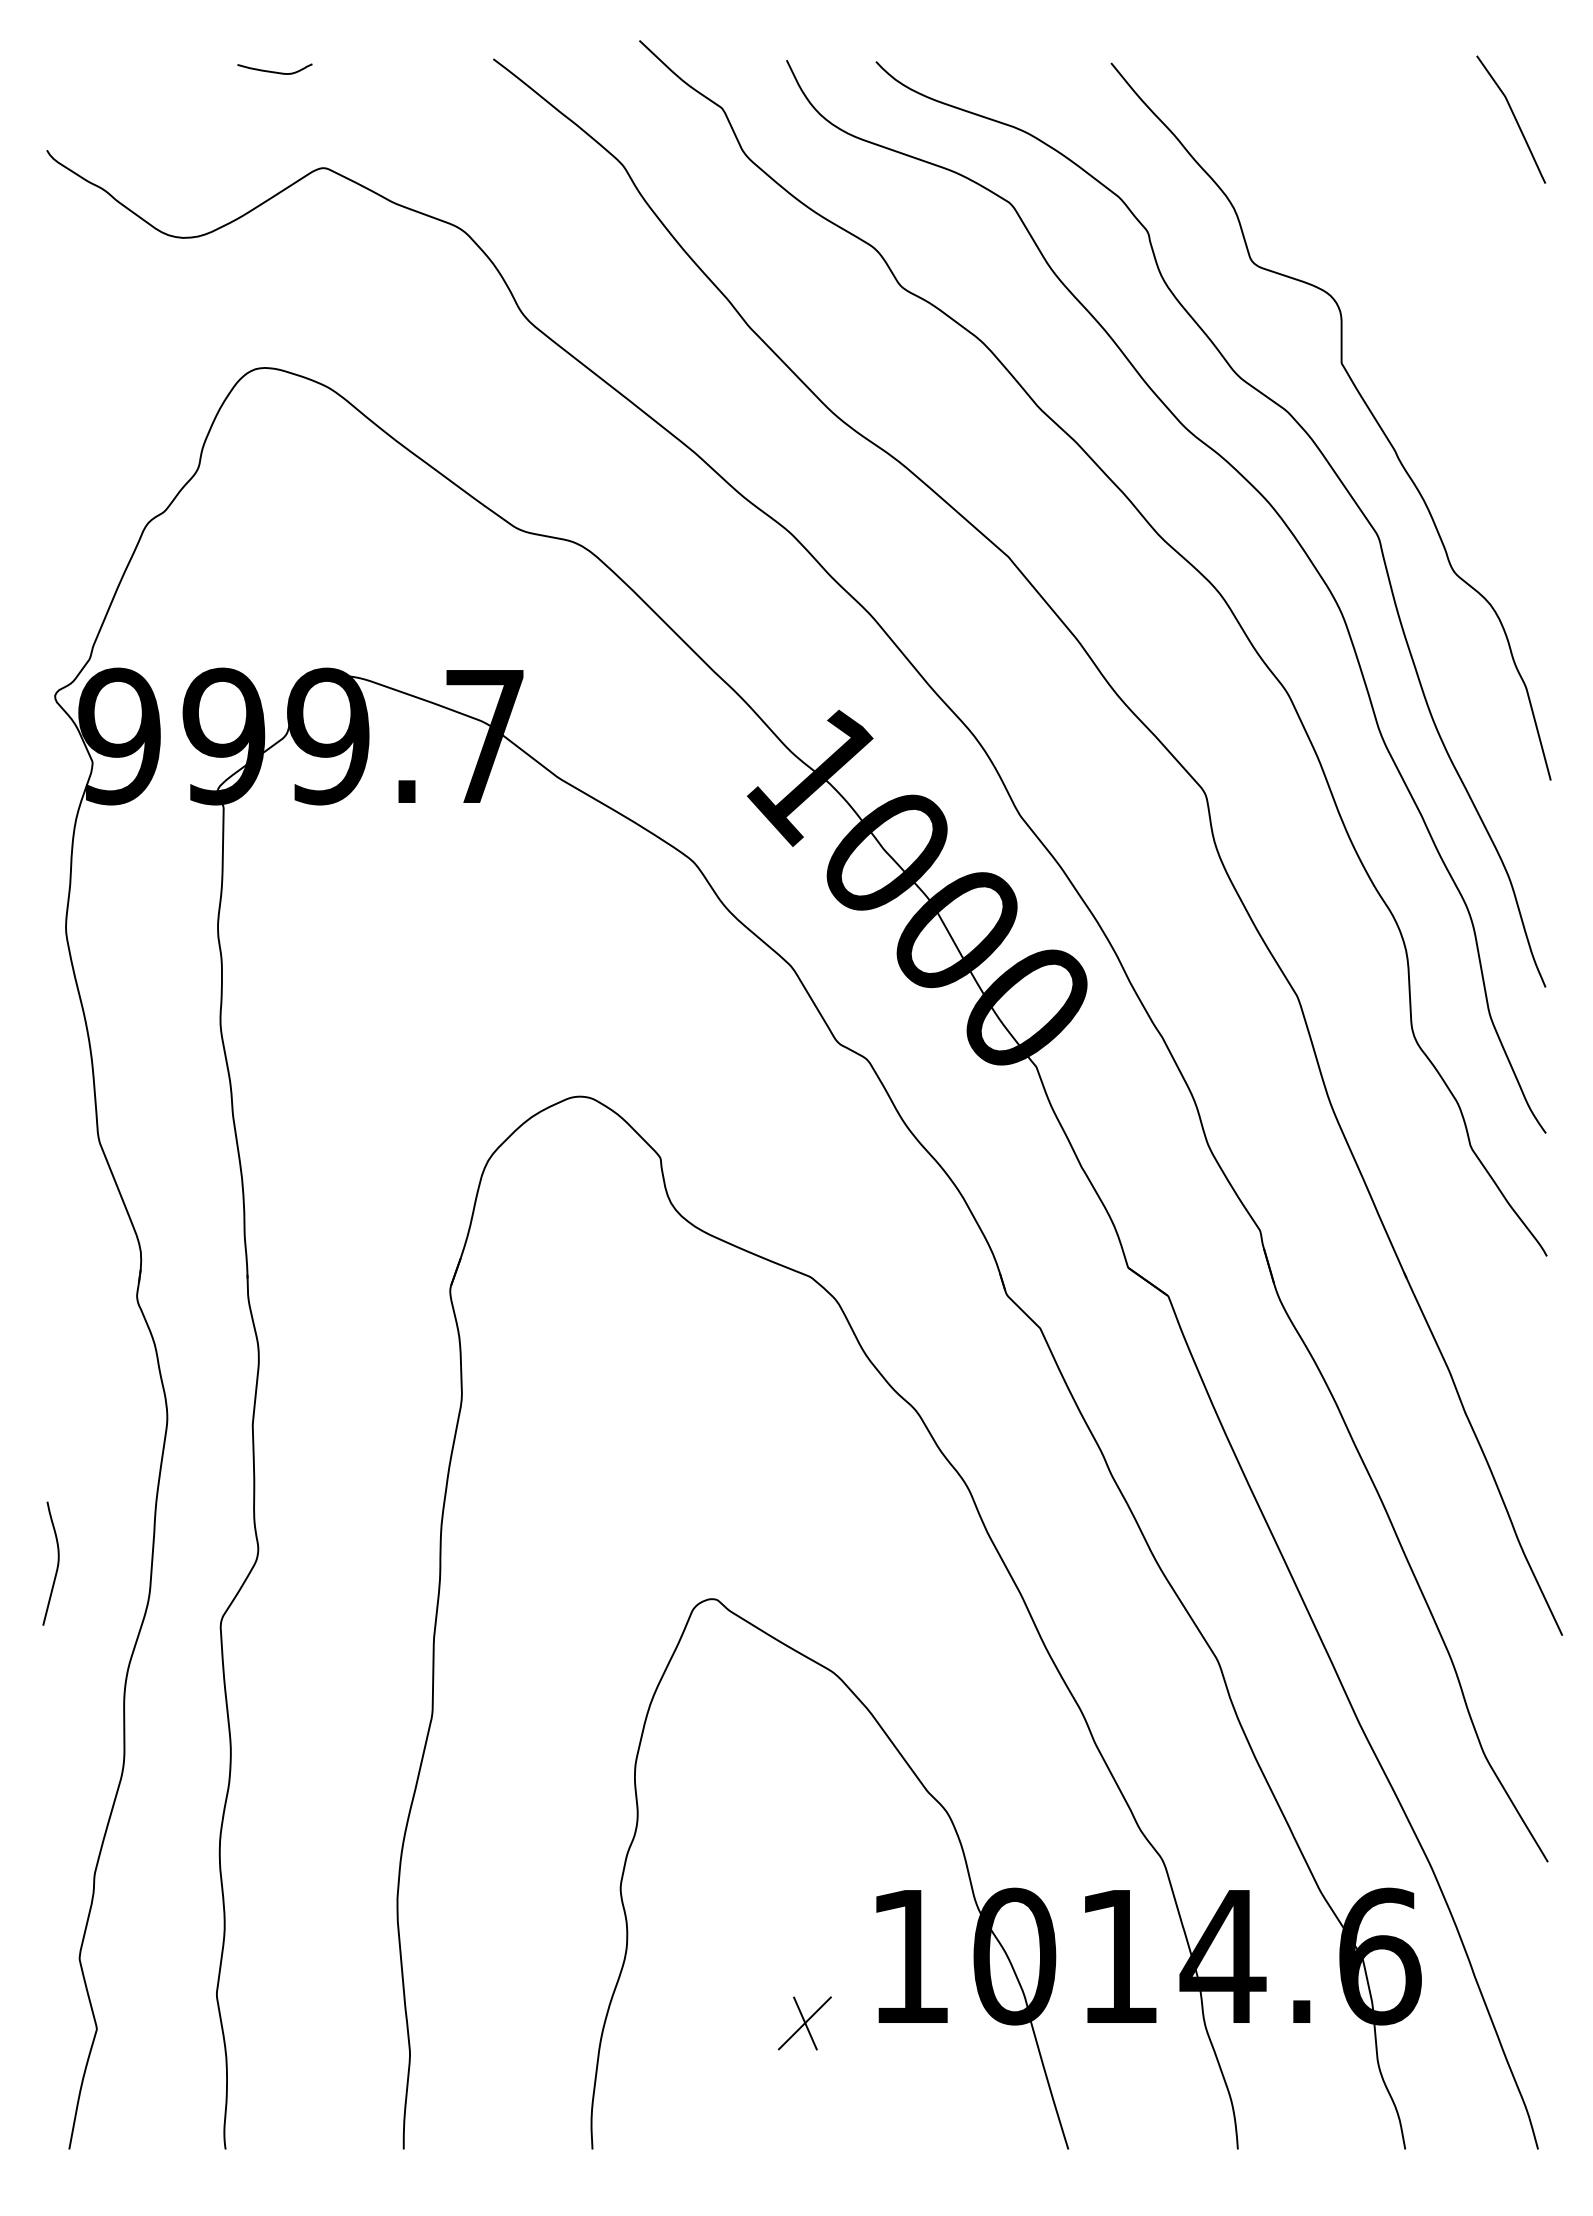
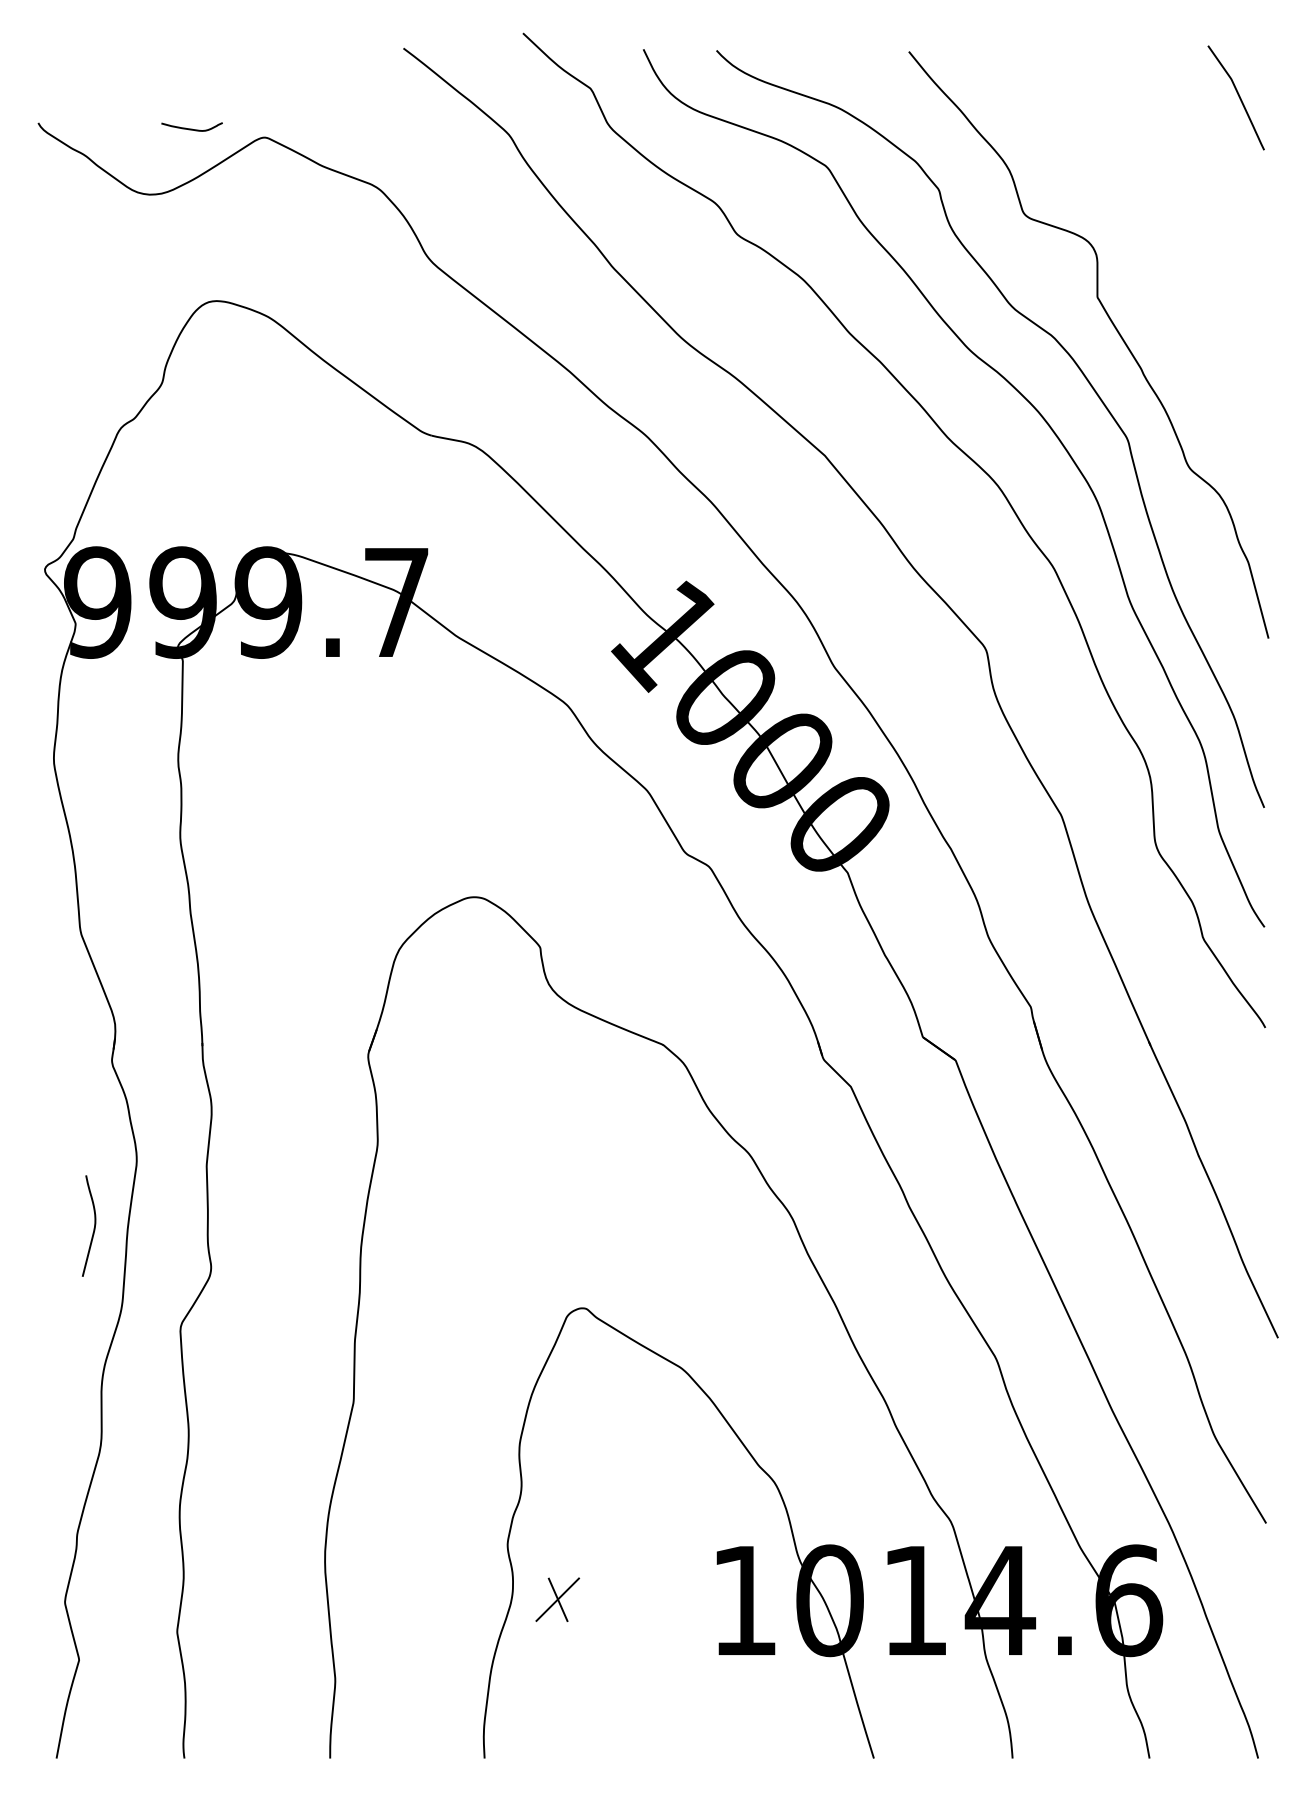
curve: (274, 71) -> (191, 128), moved
curve: (57, 1563) -> (94, 1225), moved
part: (804, 2023) -> (557, 1599), moved

